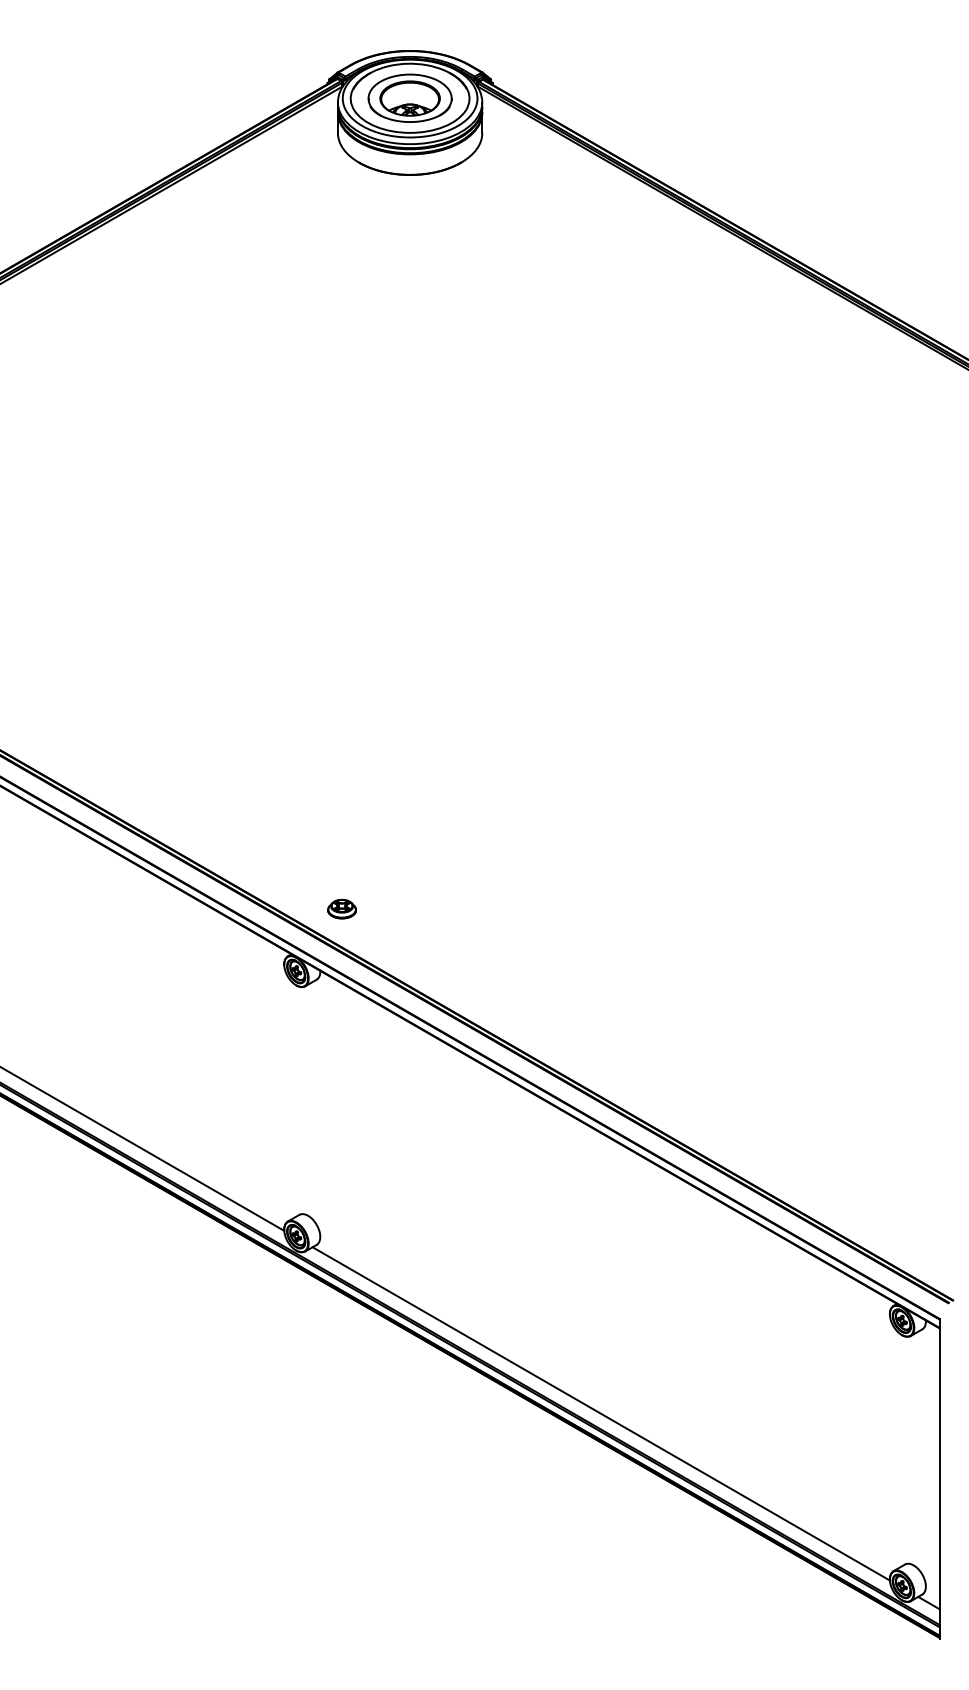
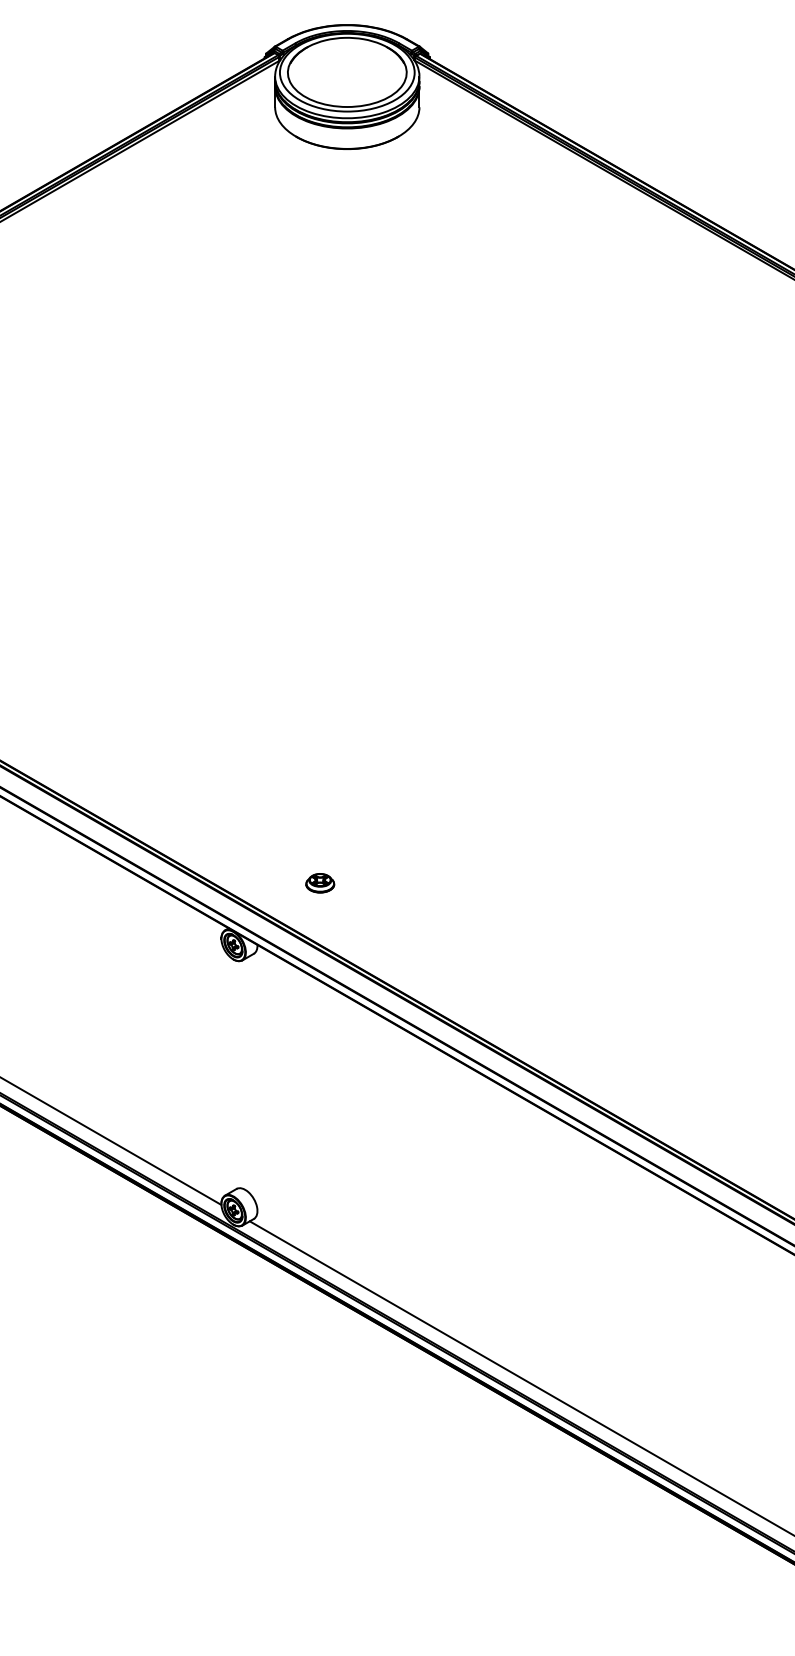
part: (409, 97) -> (346, 71), removed
part: (341, 908) -> (319, 882), moved

